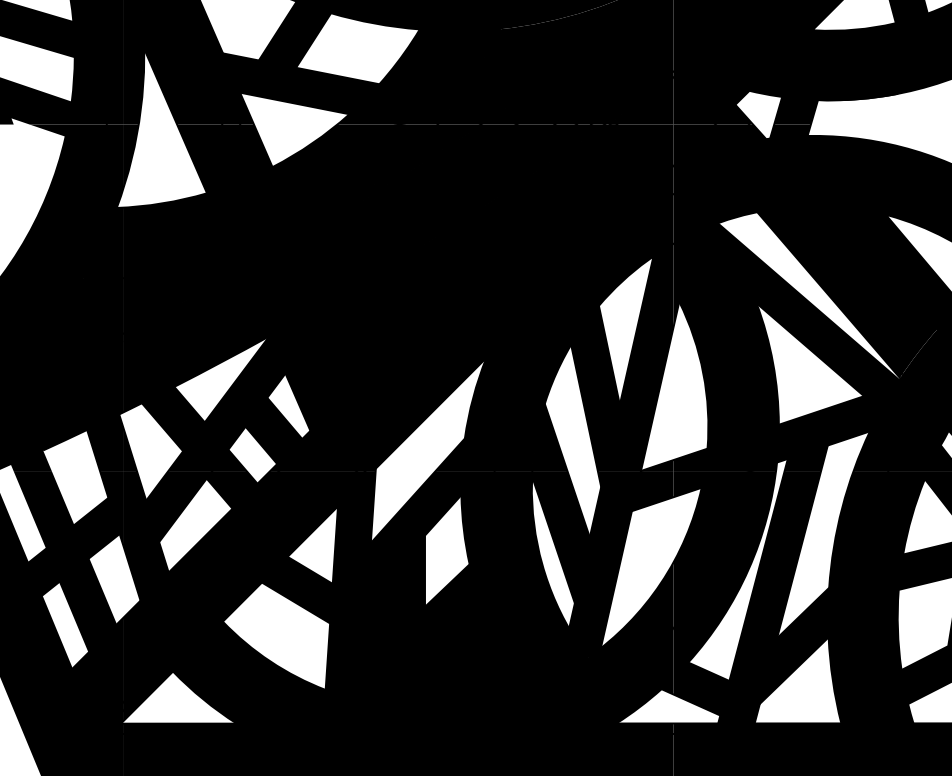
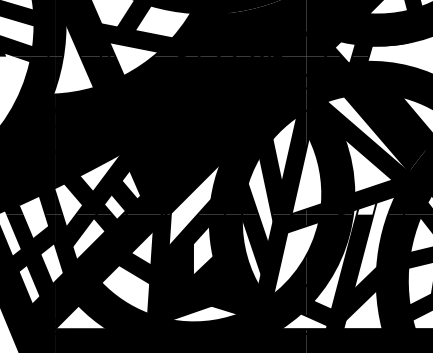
fill: (805, 458) -> (366, 208), removed
fill: (449, 689) -> (204, 313), removed

